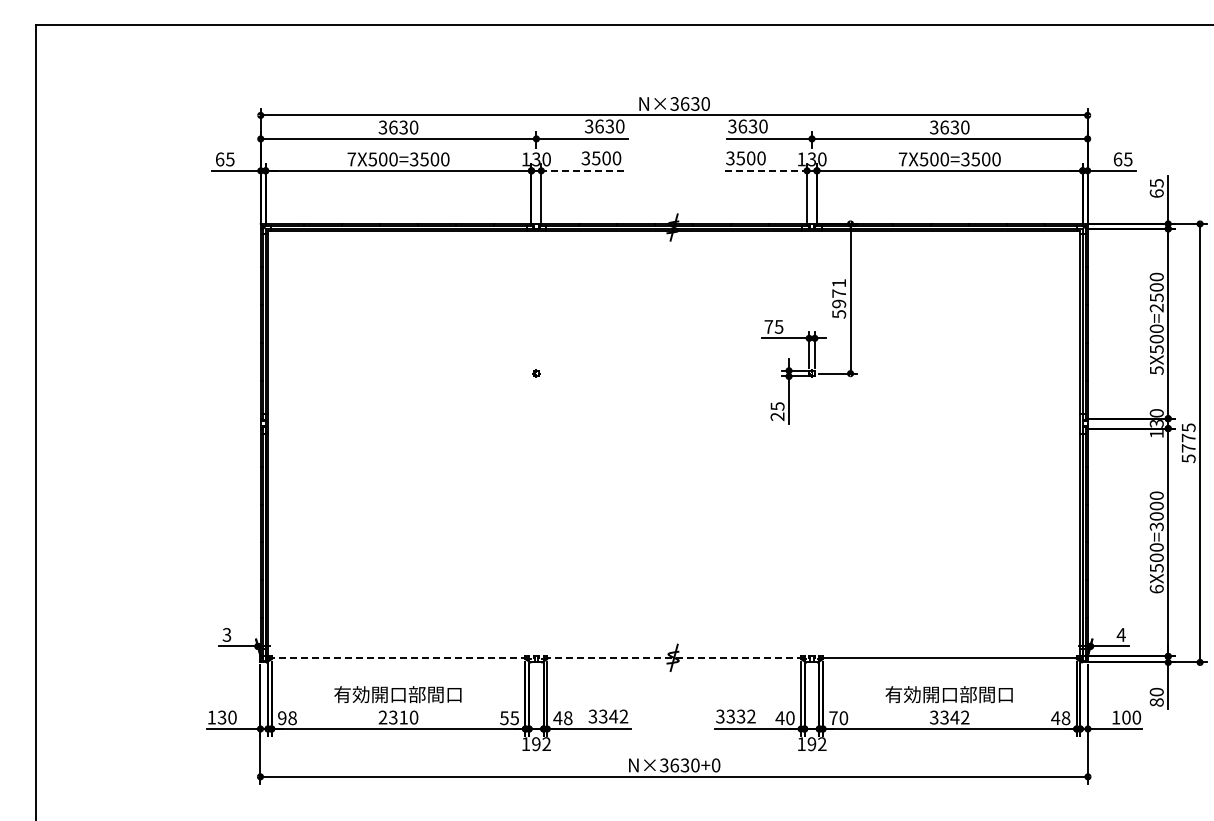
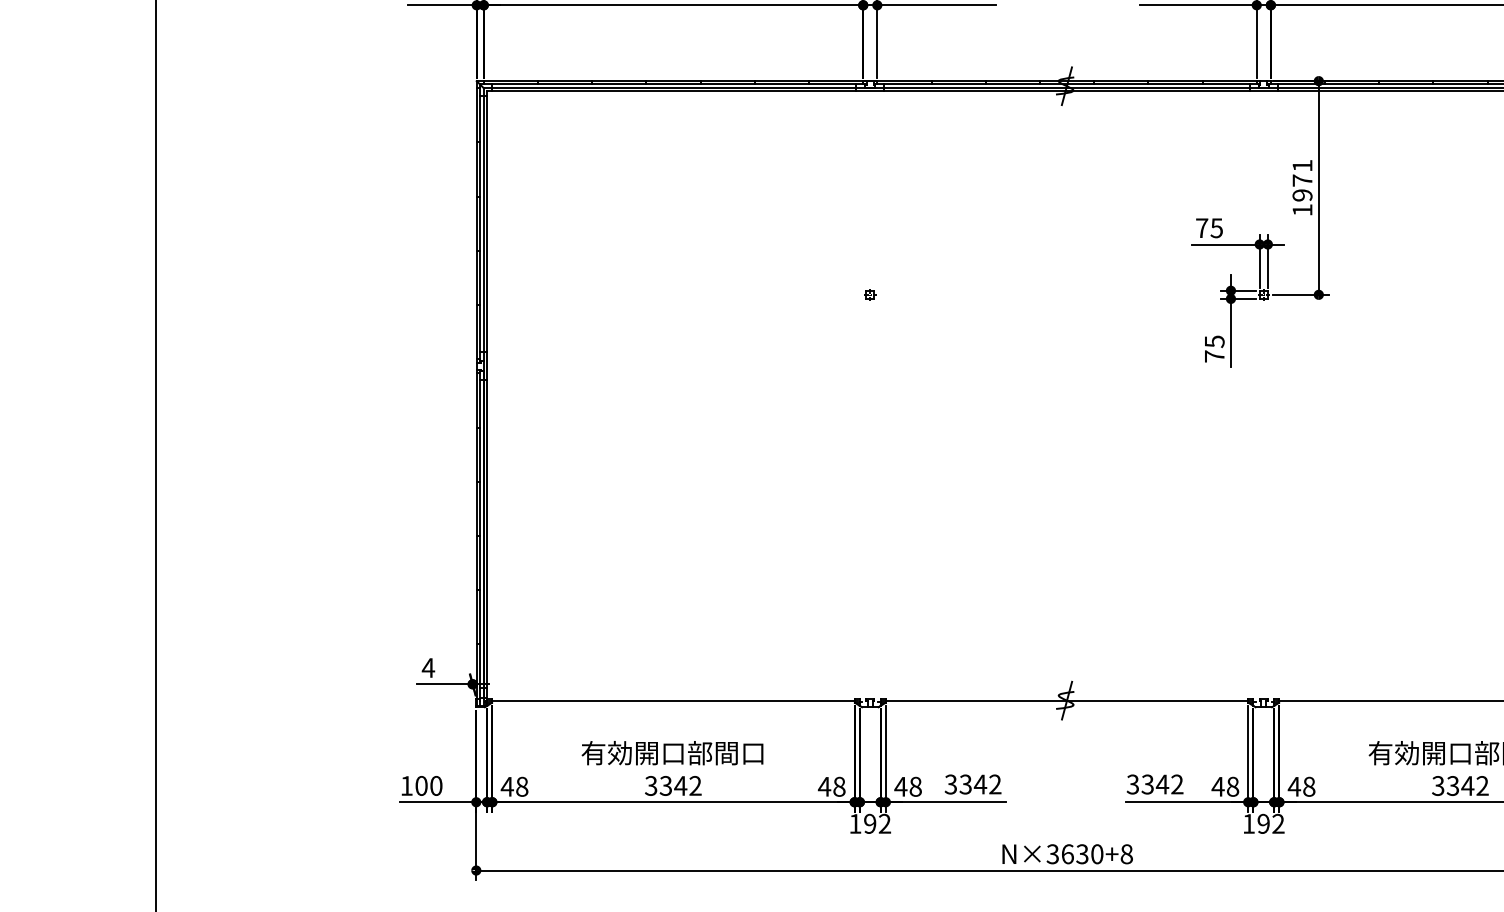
line: (582, 170) -> (936, 4), dashed -> solid
line: (767, 170) -> (1200, 4), dashed -> solid
text: (839, 314) -> (1303, 210), 5971 -> 1971
text: (777, 416) -> (1214, 356), 25 -> 75
text: (226, 634) -> (427, 667), 3 -> 4
line: (398, 657) -> (673, 700), dashed -> solid
line: (673, 657) -> (1066, 700), dashed -> solid
text: (740, 716) -> (1161, 784), 3332 -> 3342
text: (221, 717) -> (420, 785), 130 -> 100
text: (398, 717) -> (673, 785), 2310 -> 3342
text: (790, 717) -> (1233, 785), 40 -> 48
text: (838, 717) -> (1301, 785), 70 -> 48
text: (281, 718) -> (506, 787), 98 -> 48
text: (509, 718) -> (831, 787), 55 -> 48
text: (715, 765) -> (1125, 854), N×3630+0 -> N×3630+8

